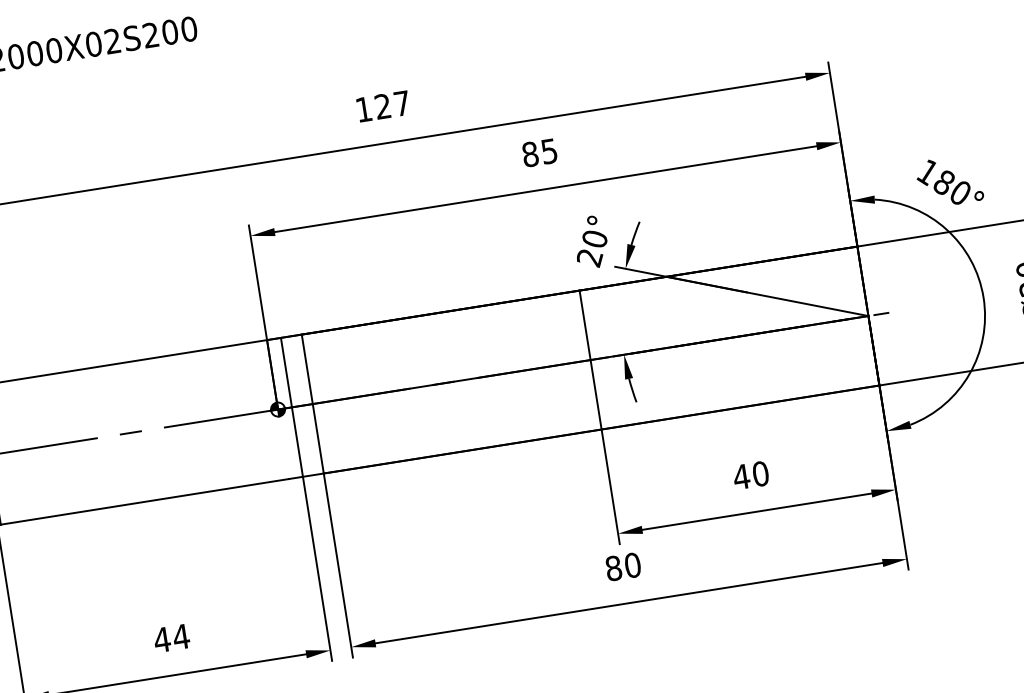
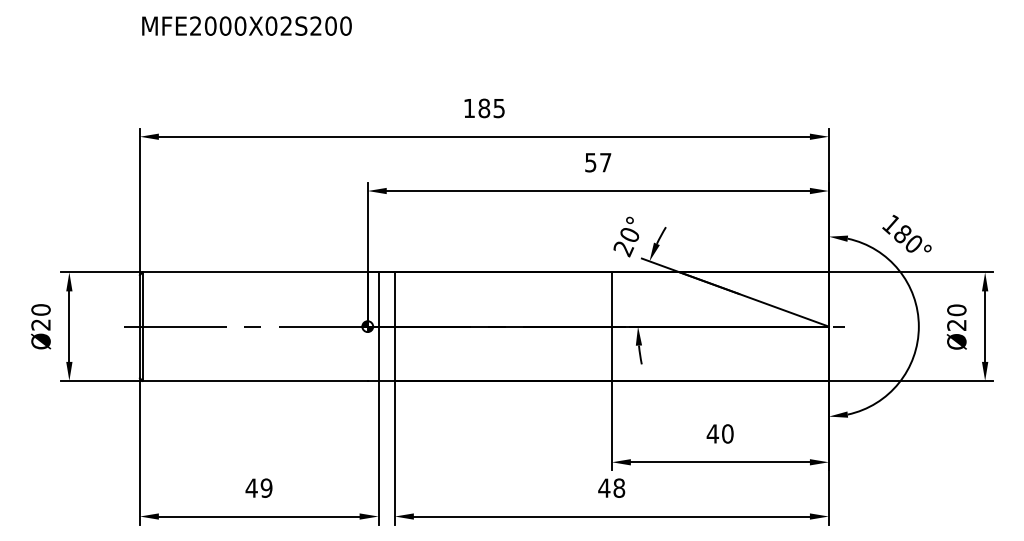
text: (392, 105) -> (491, 108), 127 -> 185
text: (540, 152) -> (598, 162), 85 -> 57
text: (622, 566) -> (611, 487), 80 -> 48
text: (181, 636) -> (266, 487), 44 -> 49

